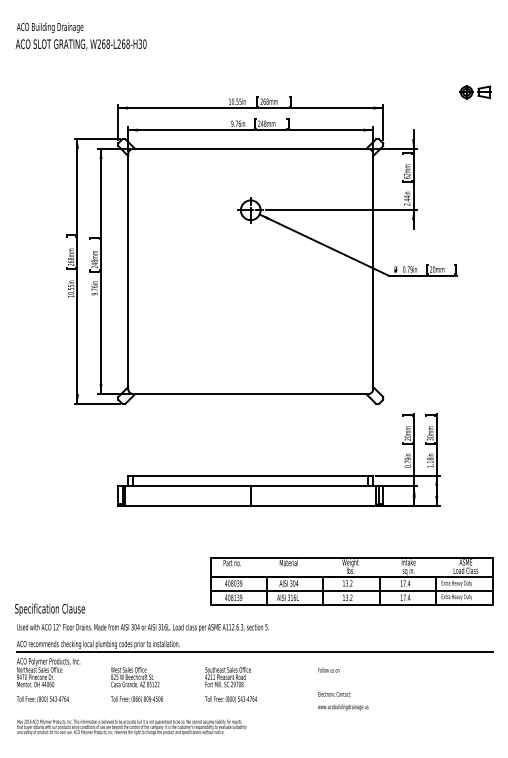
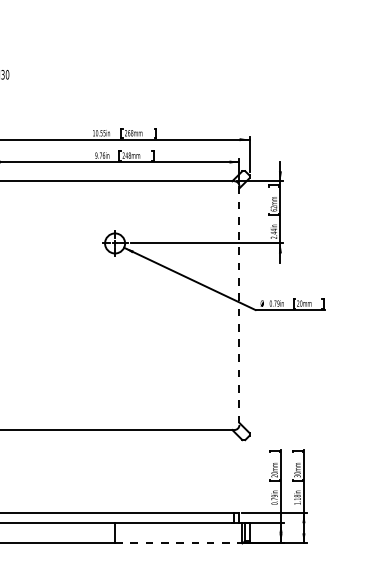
part: (475, 92) -> (343, 123), removed
line: (373, 271) -> (239, 305), solid -> dashed
line: (313, 505) -> (178, 543), solid -> dashed

